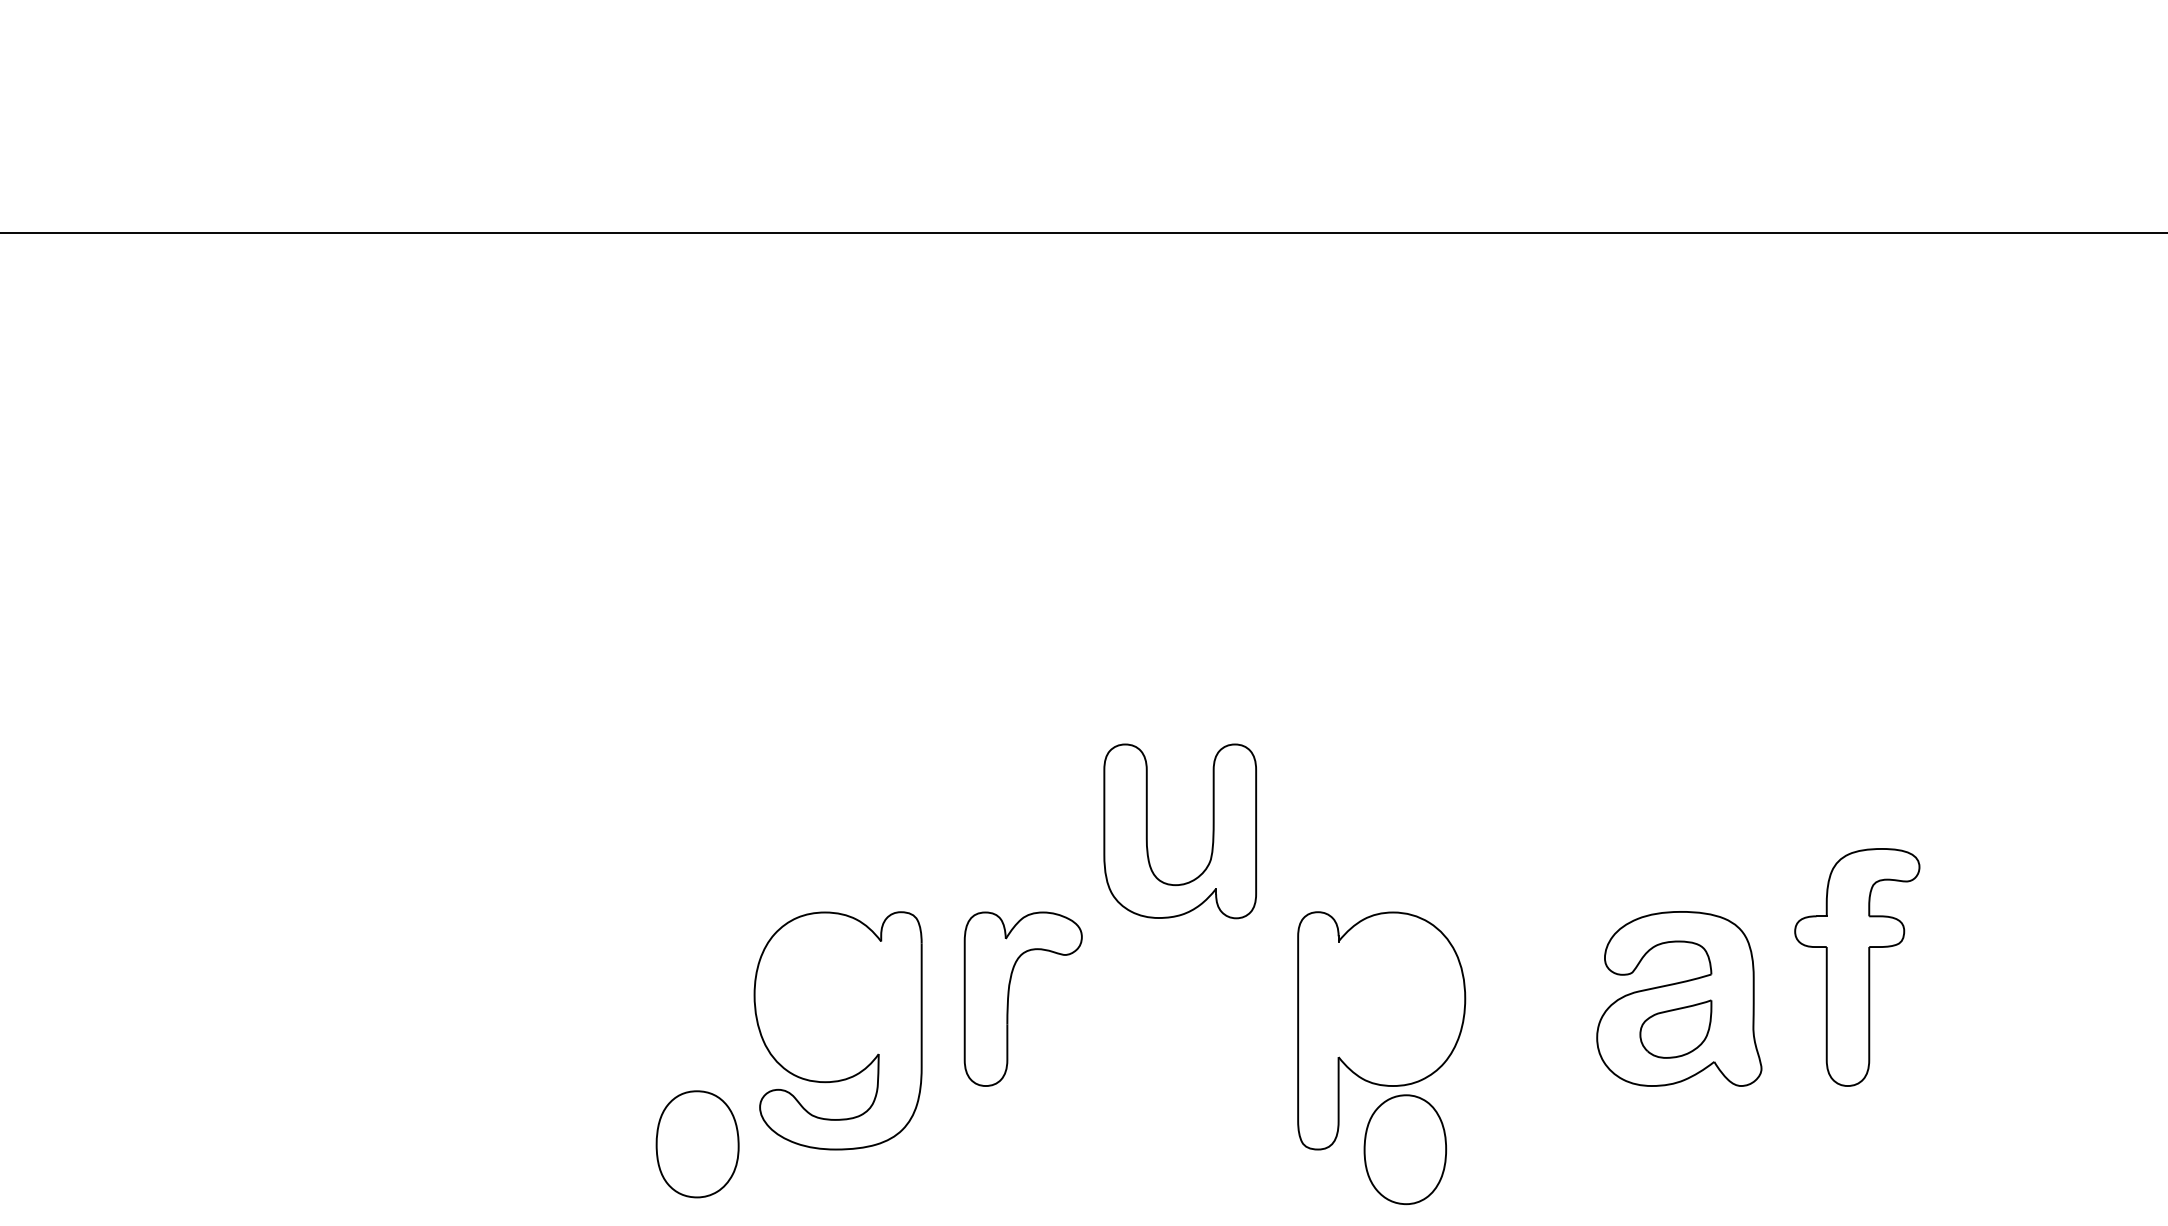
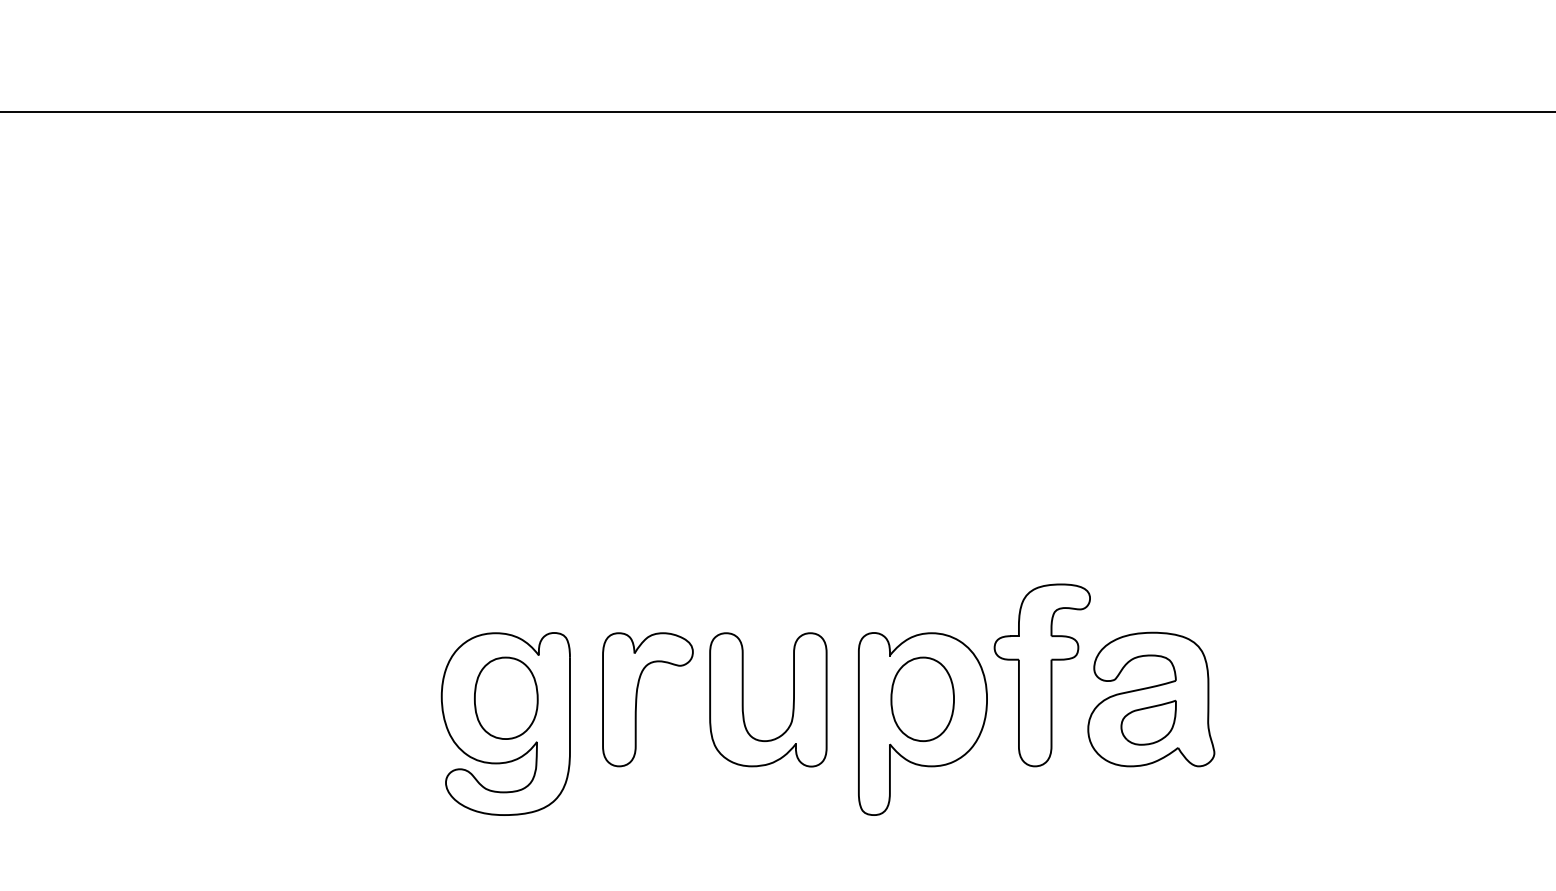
part: (1212, 831) -> (793, 699), moved
part: (1857, 967) -> (1042, 675), moved
part: (697, 1144) -> (506, 698), moved
part: (1405, 1149) -> (922, 699), moved

